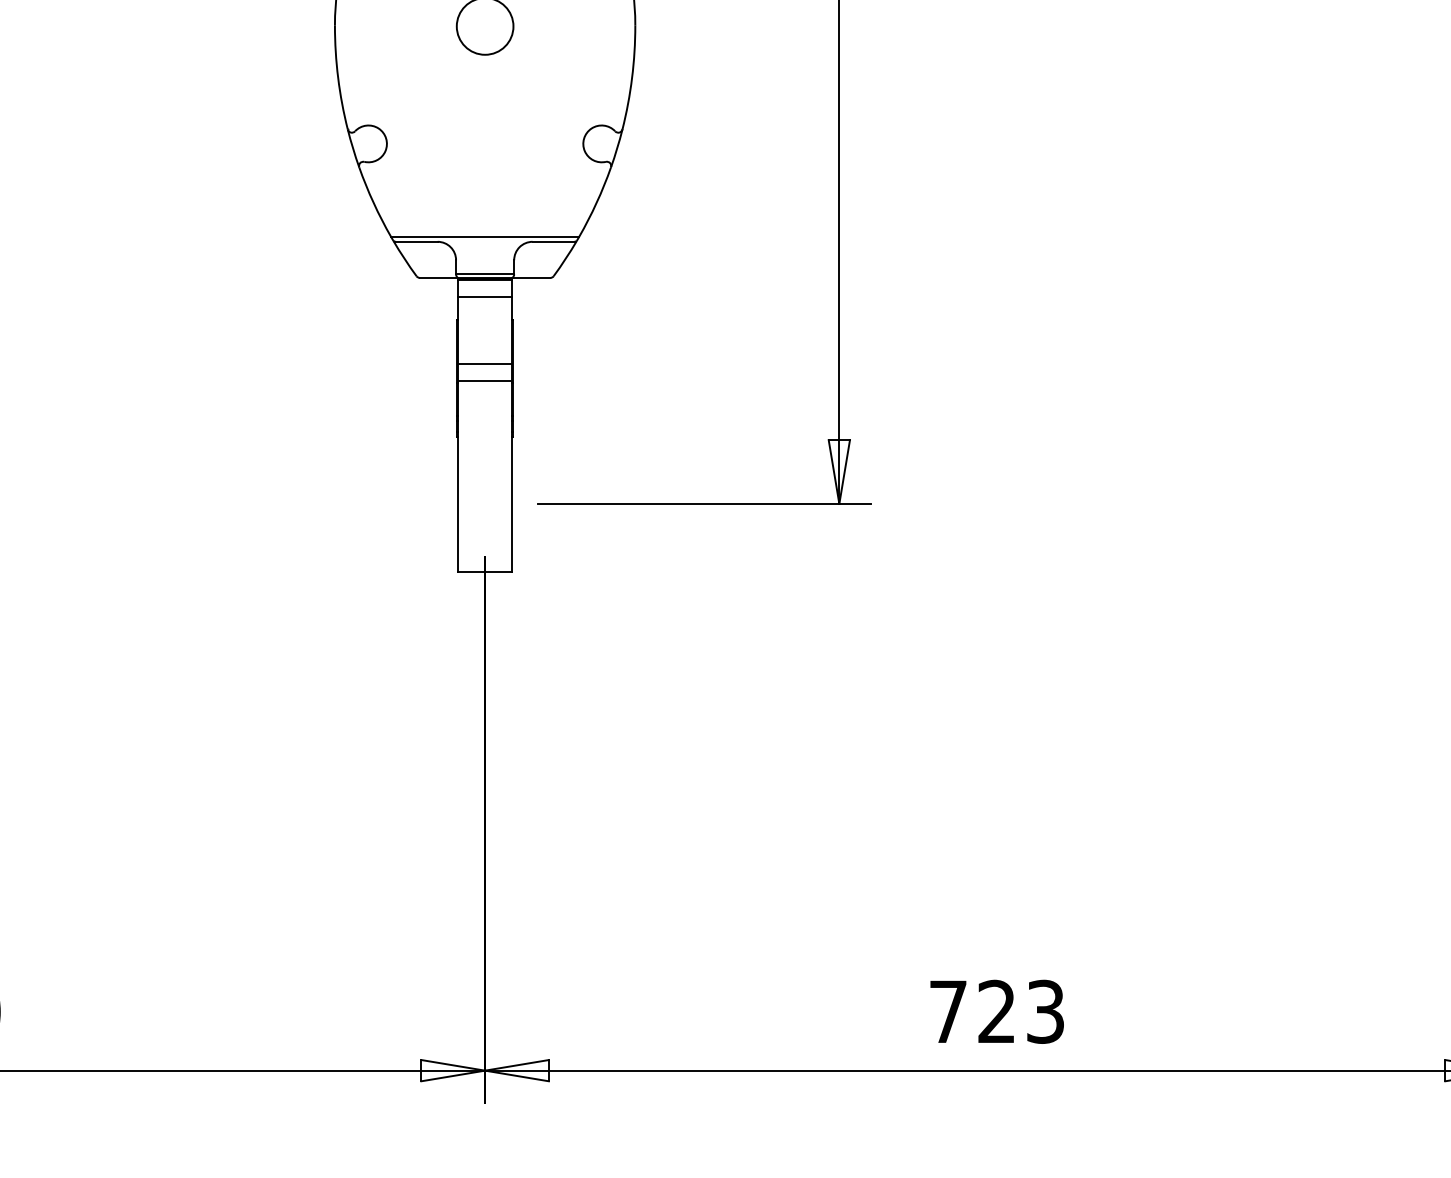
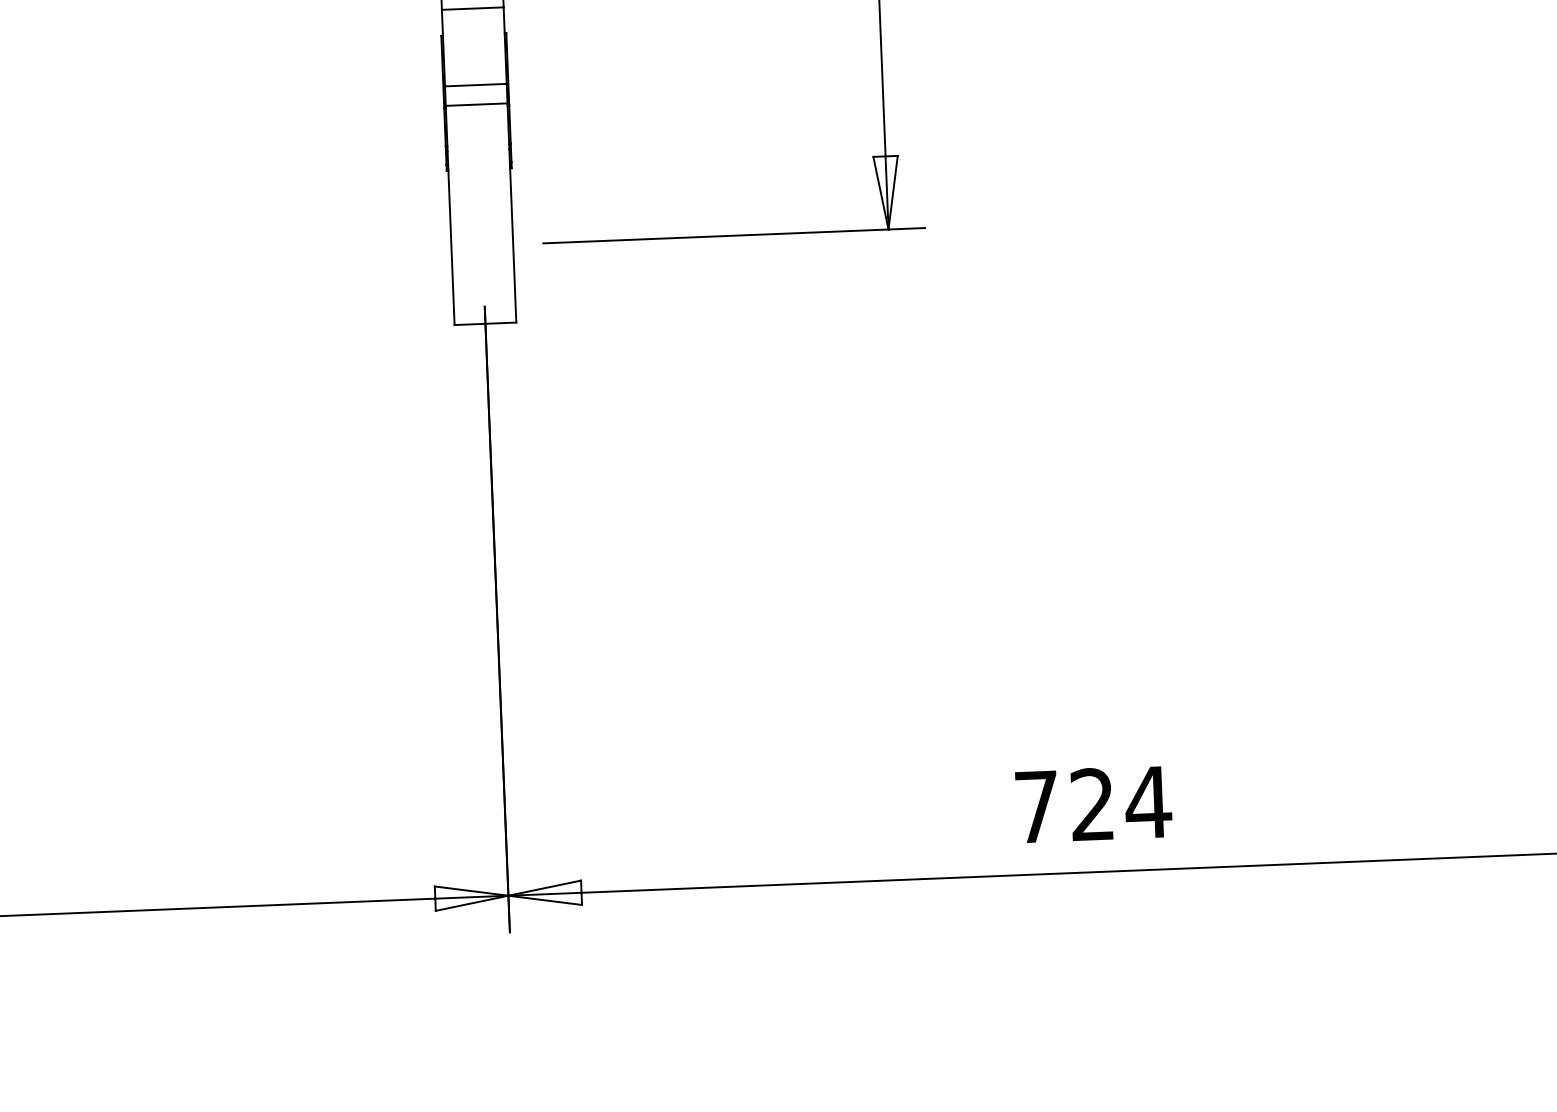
text: (1045, 1011) -> (1148, 802), 723 -> 724

